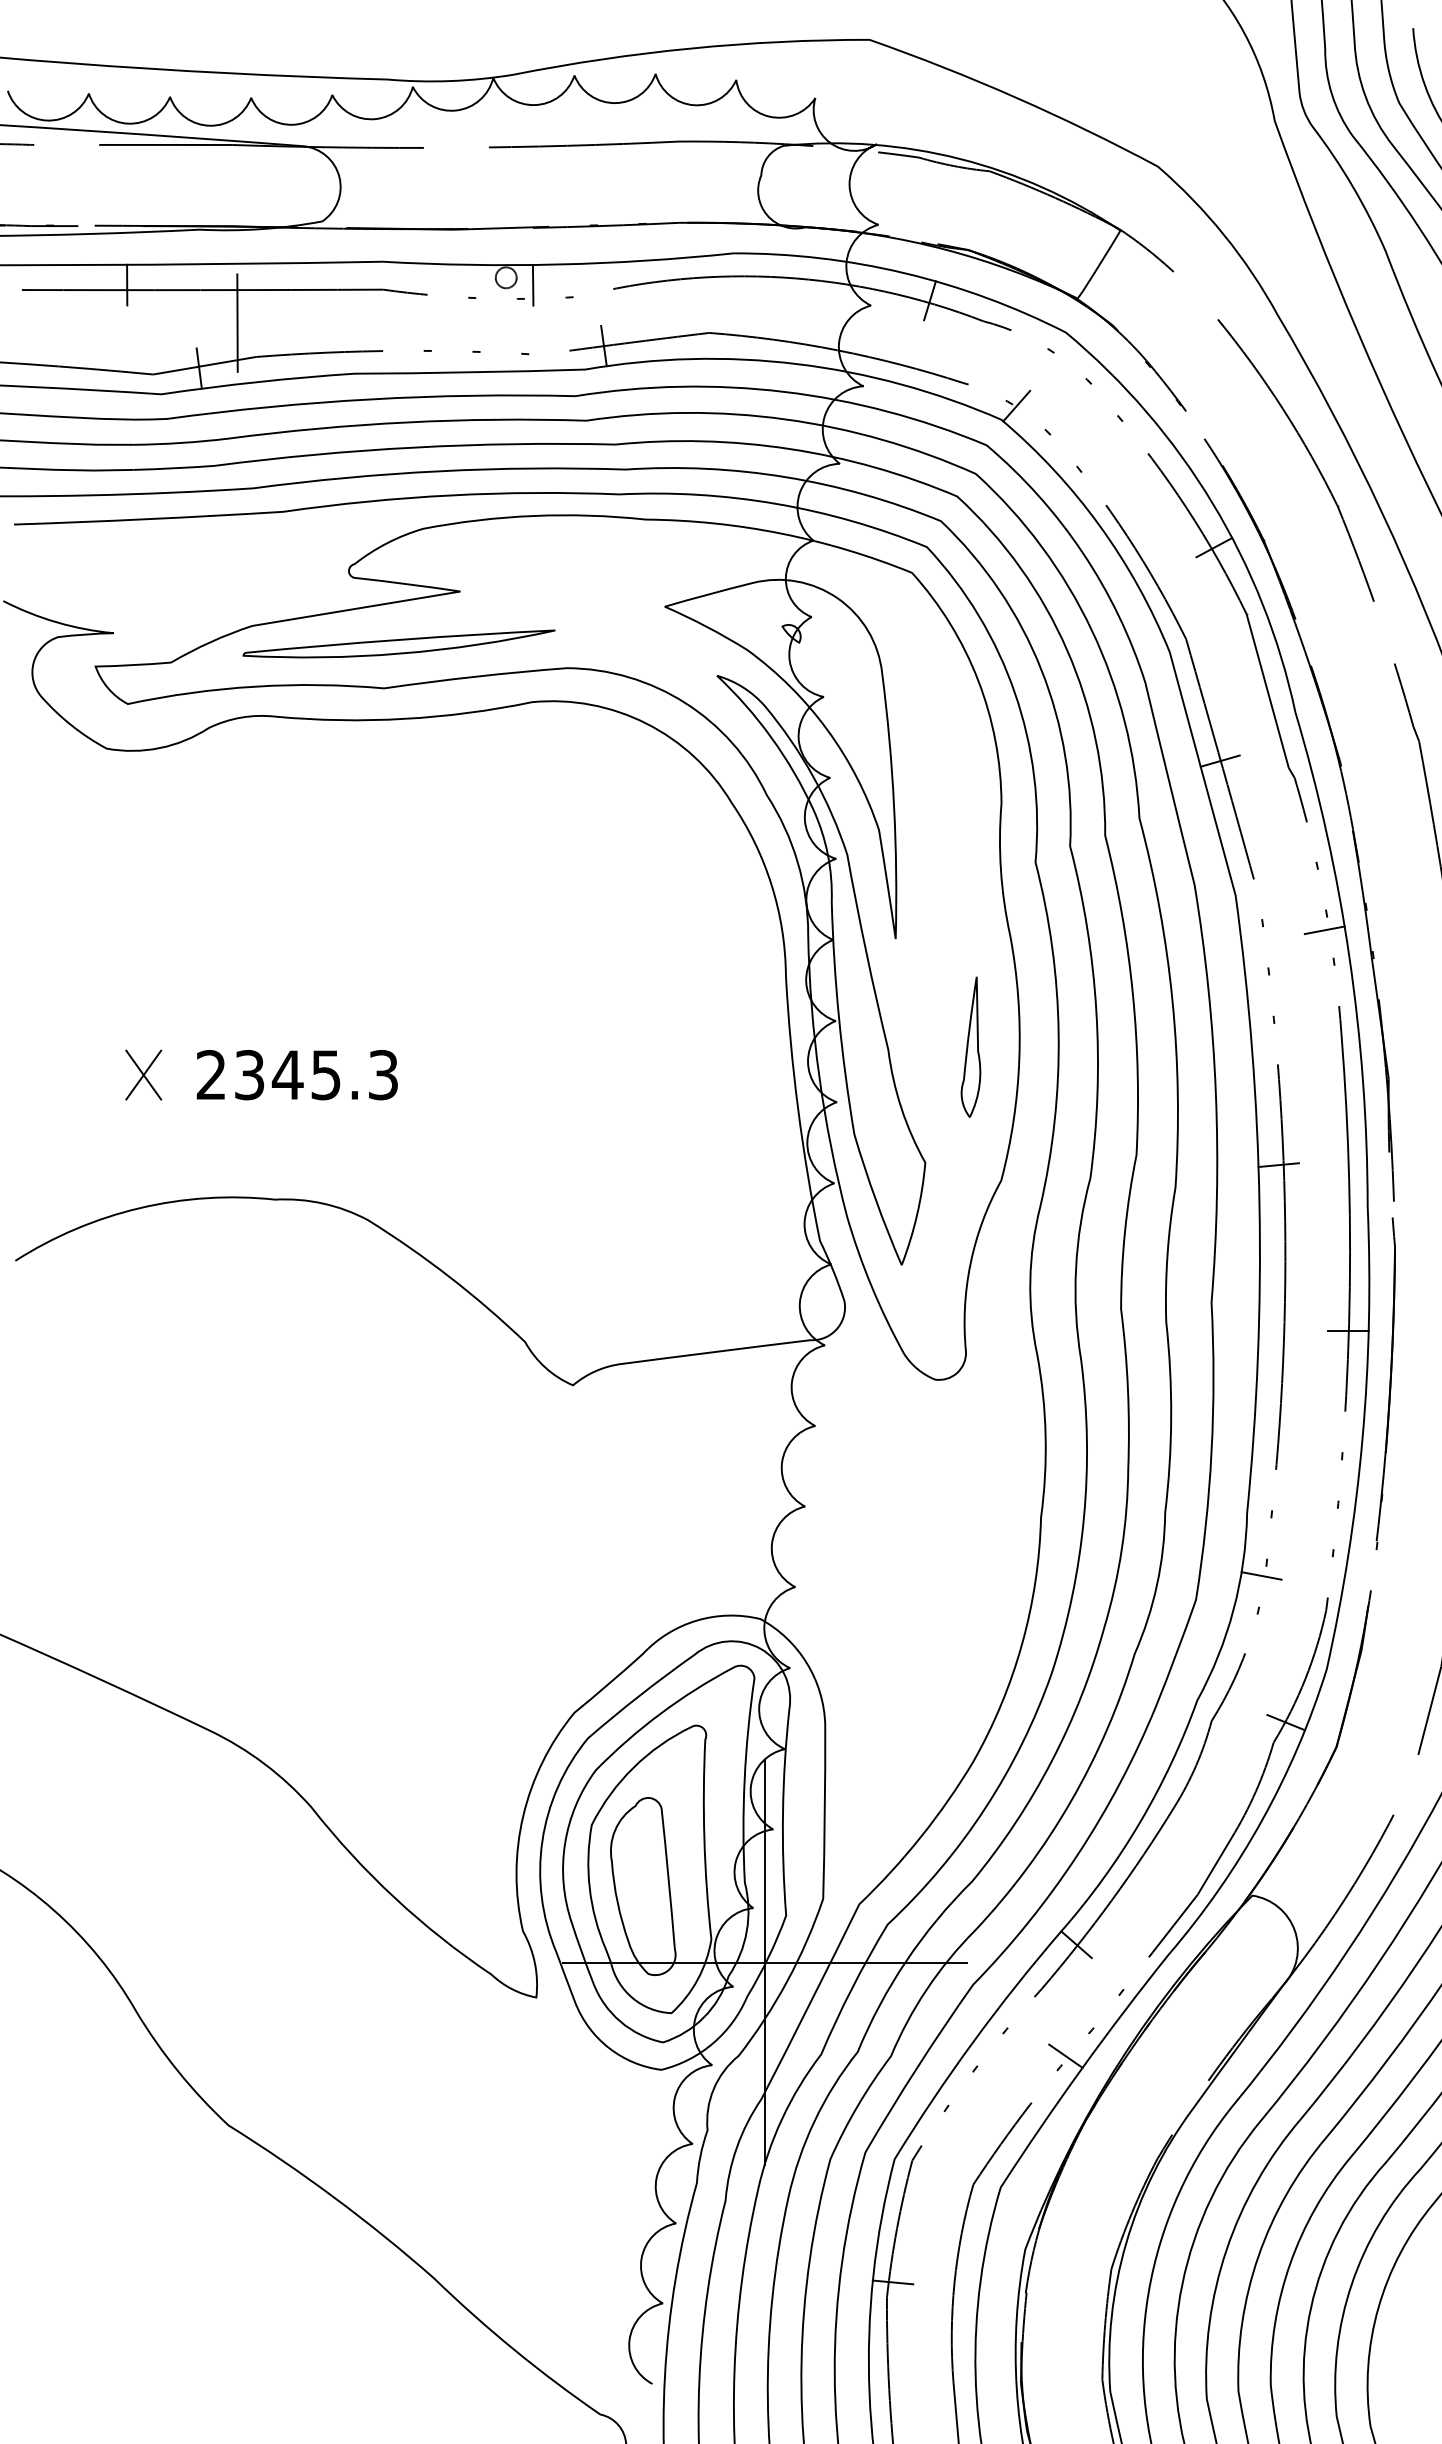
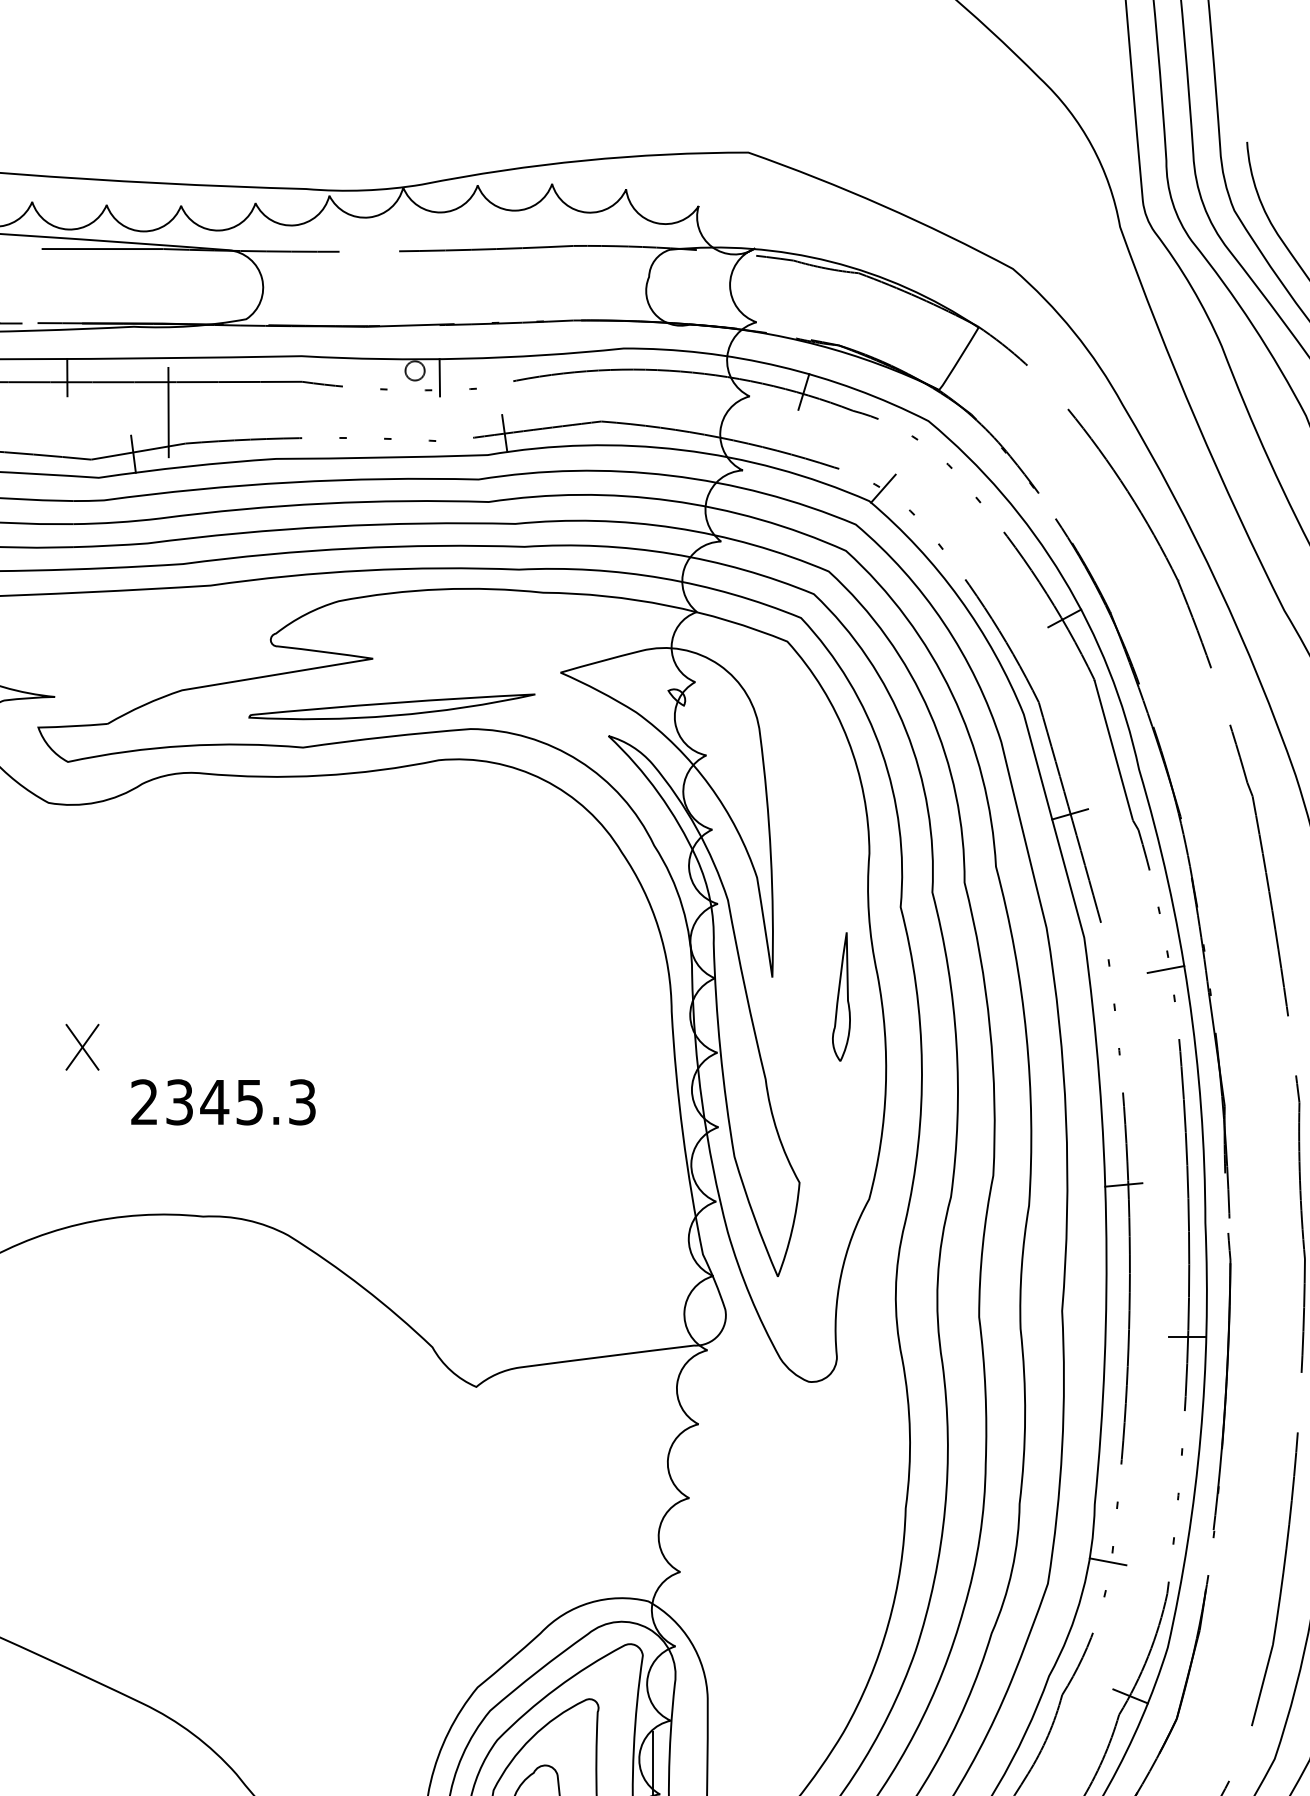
part: (398, 643) -> (391, 706), moved
part: (970, 1046) -> (841, 996), moved
part: (143, 1074) -> (82, 1046), moved

